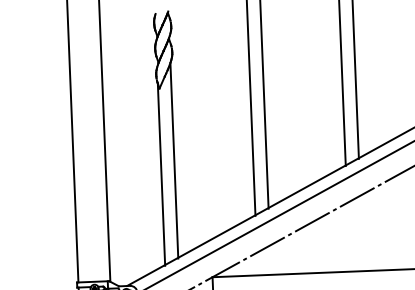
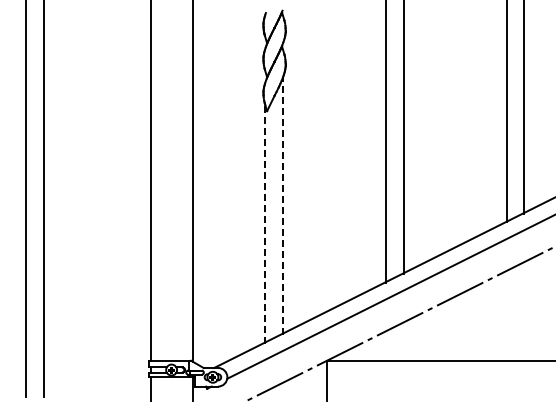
line: (174, 160) -> (282, 206), solid -> dashed
line: (161, 175) -> (265, 224), solid -> dashed

